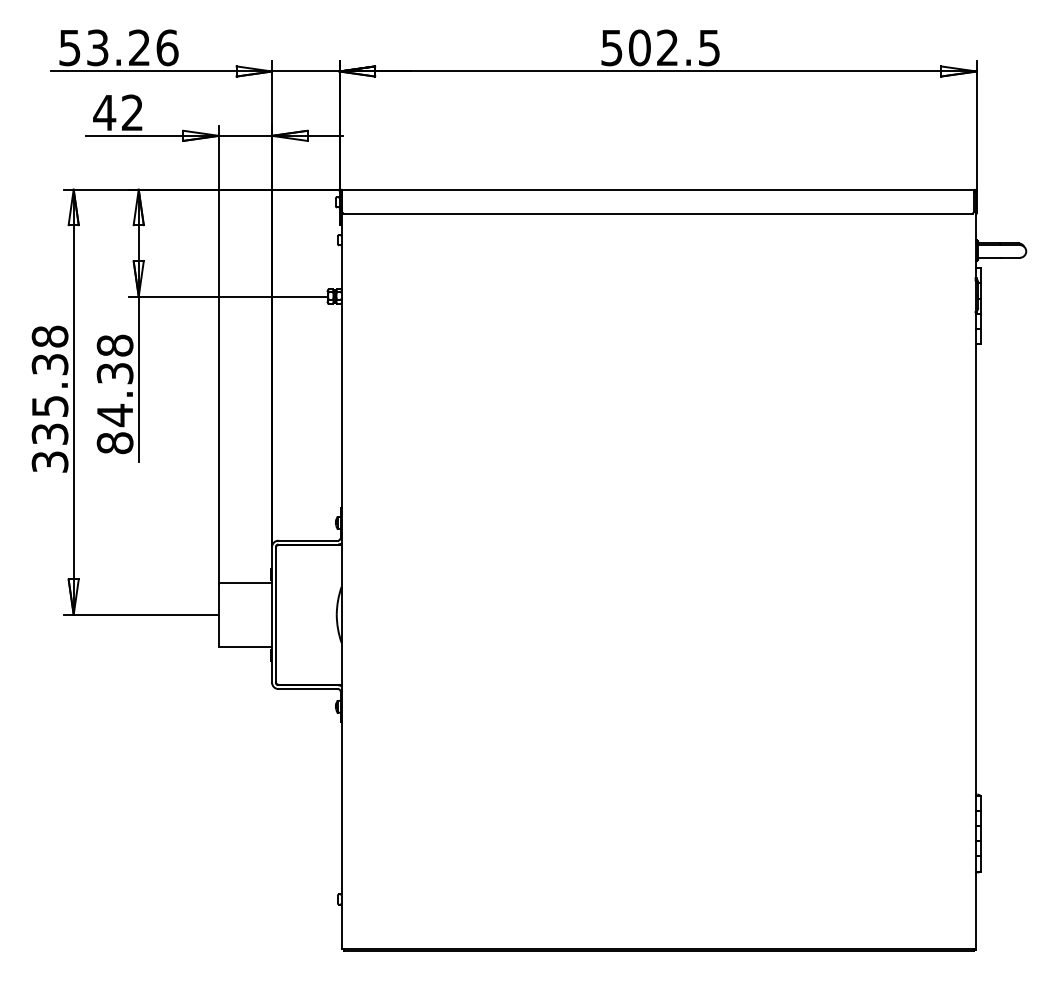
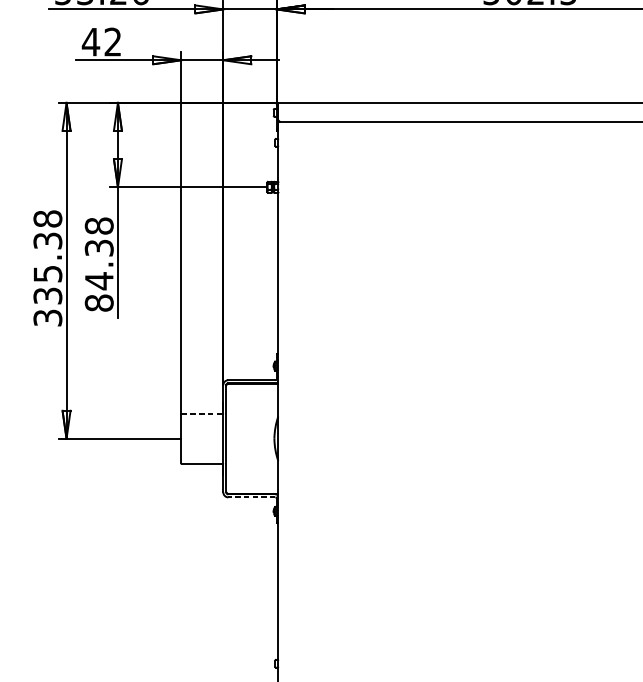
line: (245, 583) -> (202, 414), solid -> dashed
line: (308, 689) -> (252, 497), solid -> dashed

